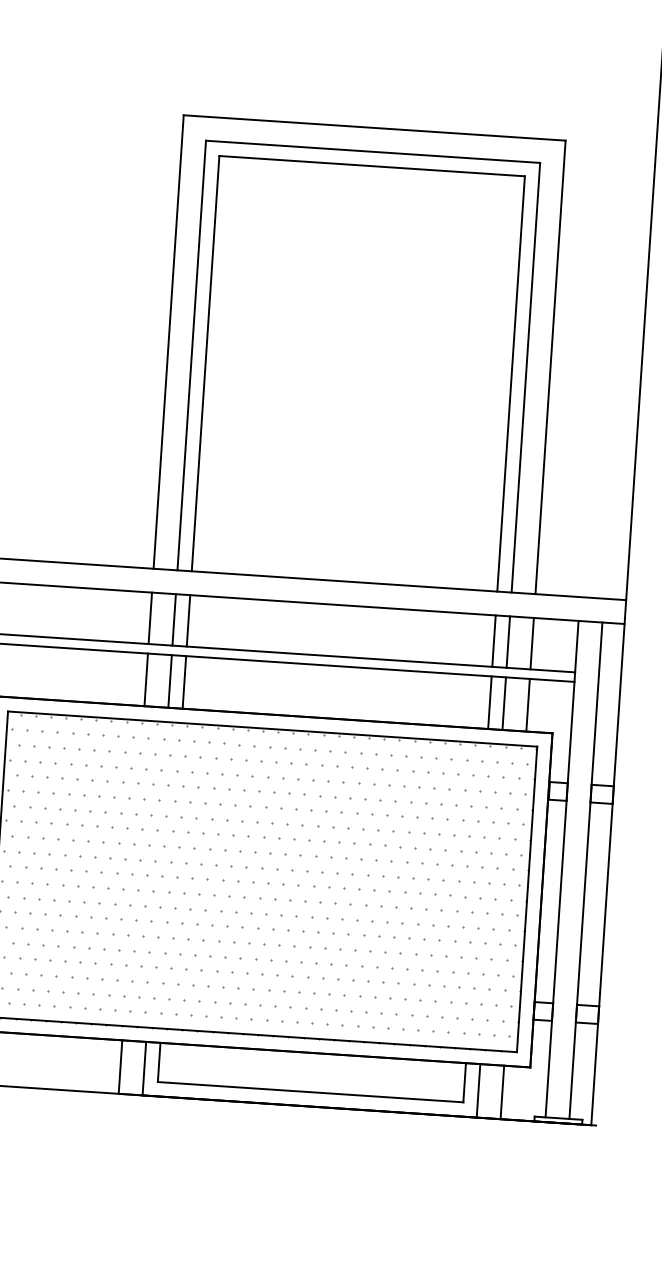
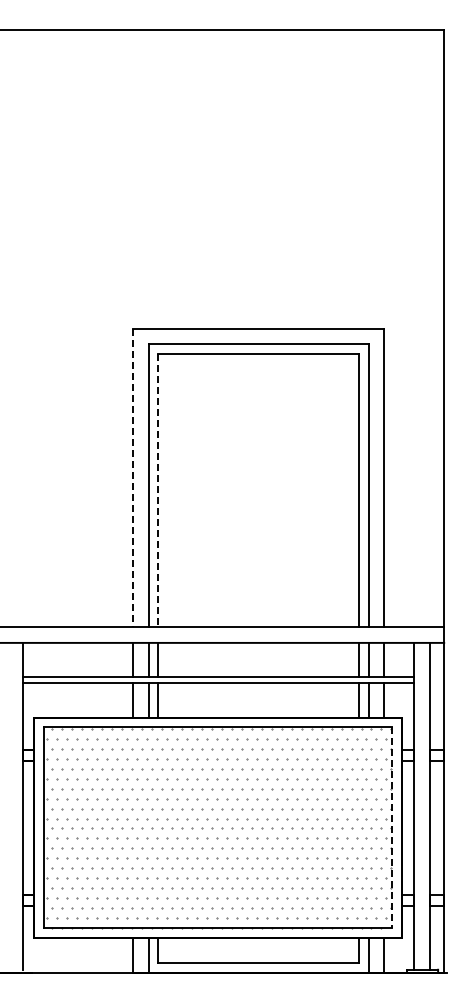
line: (169, 342) -> (133, 478), solid -> dashed
line: (206, 363) -> (158, 490), solid -> dashed
line: (527, 899) -> (392, 827), solid -> dashed

